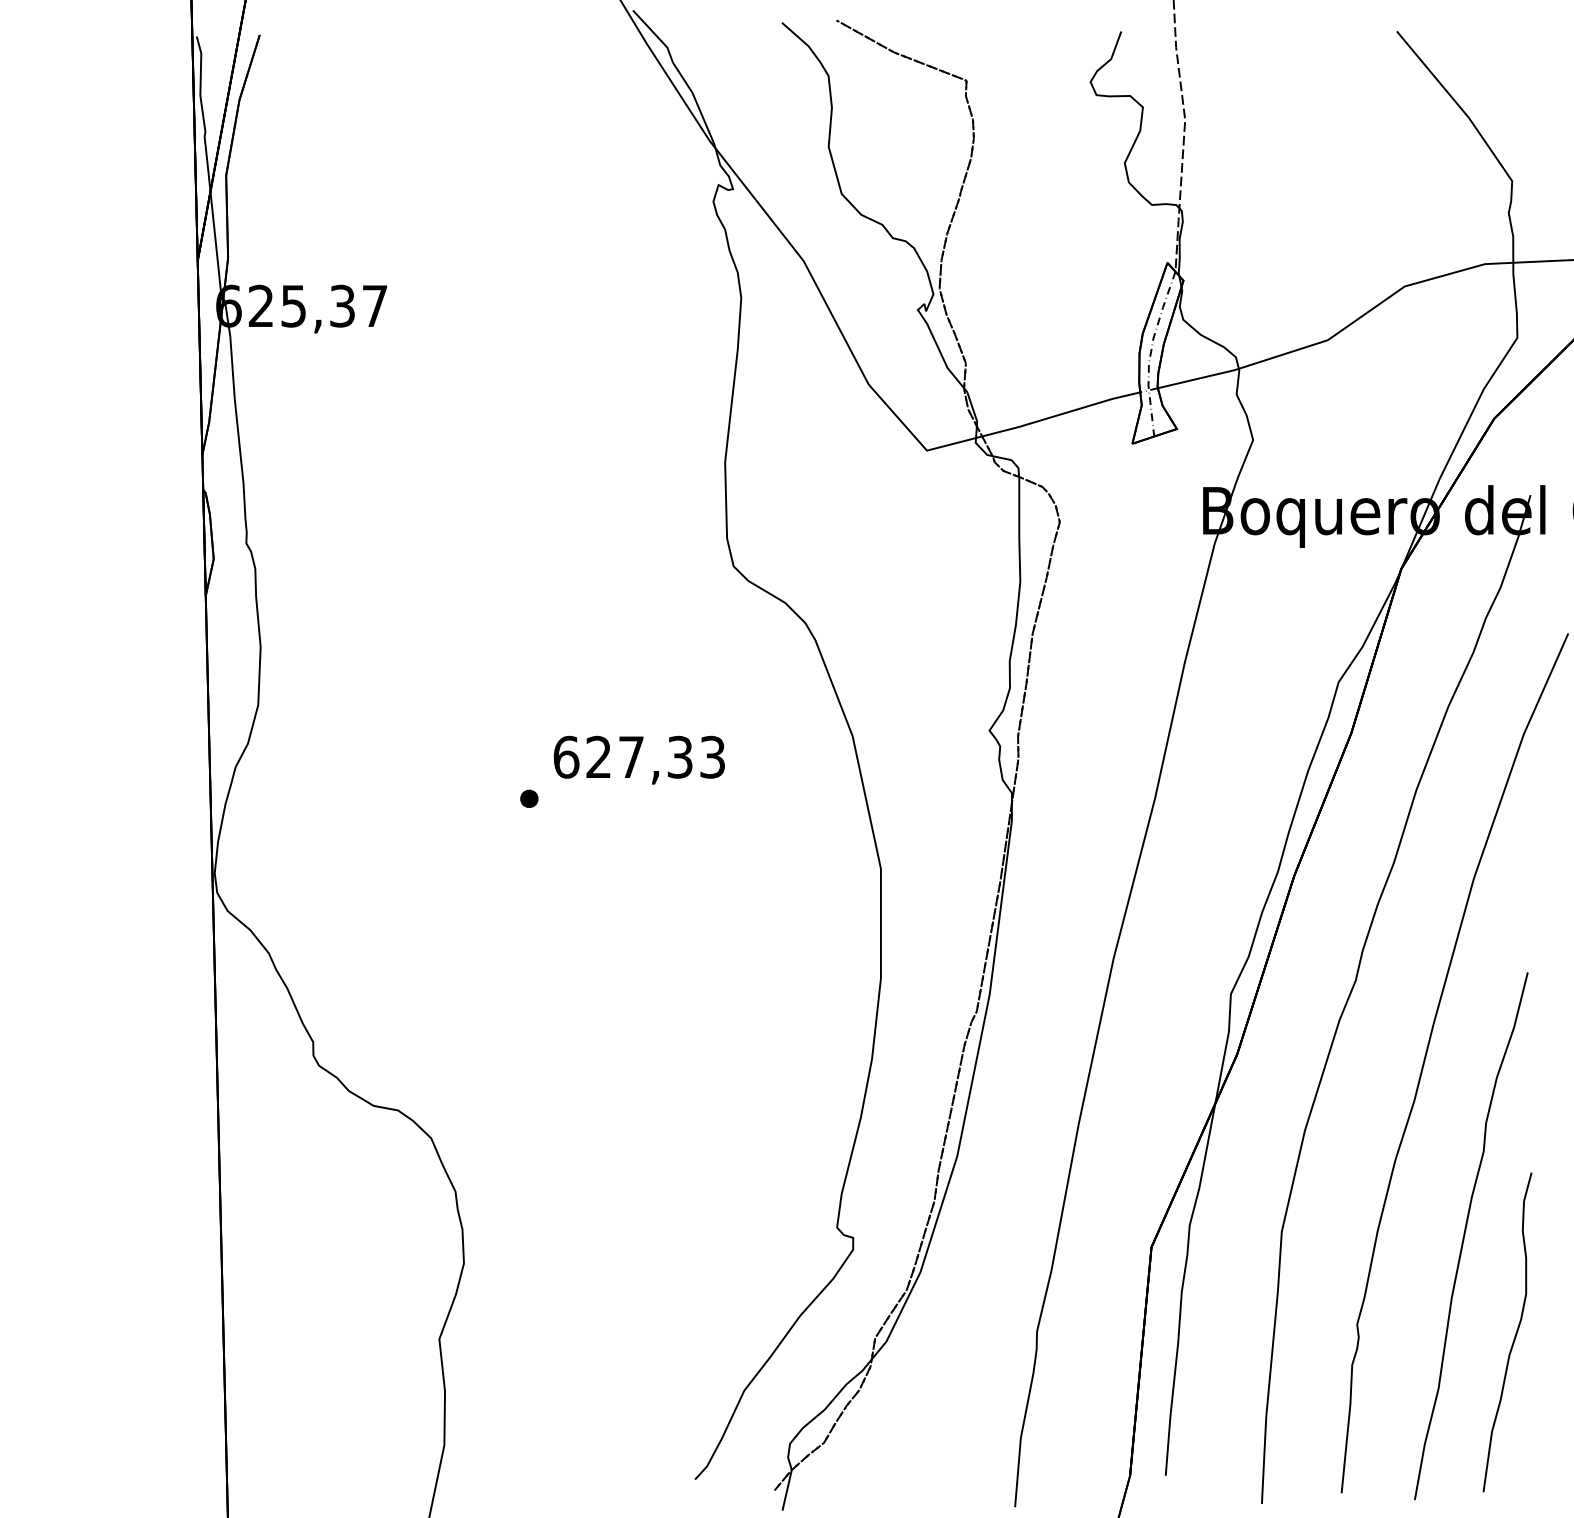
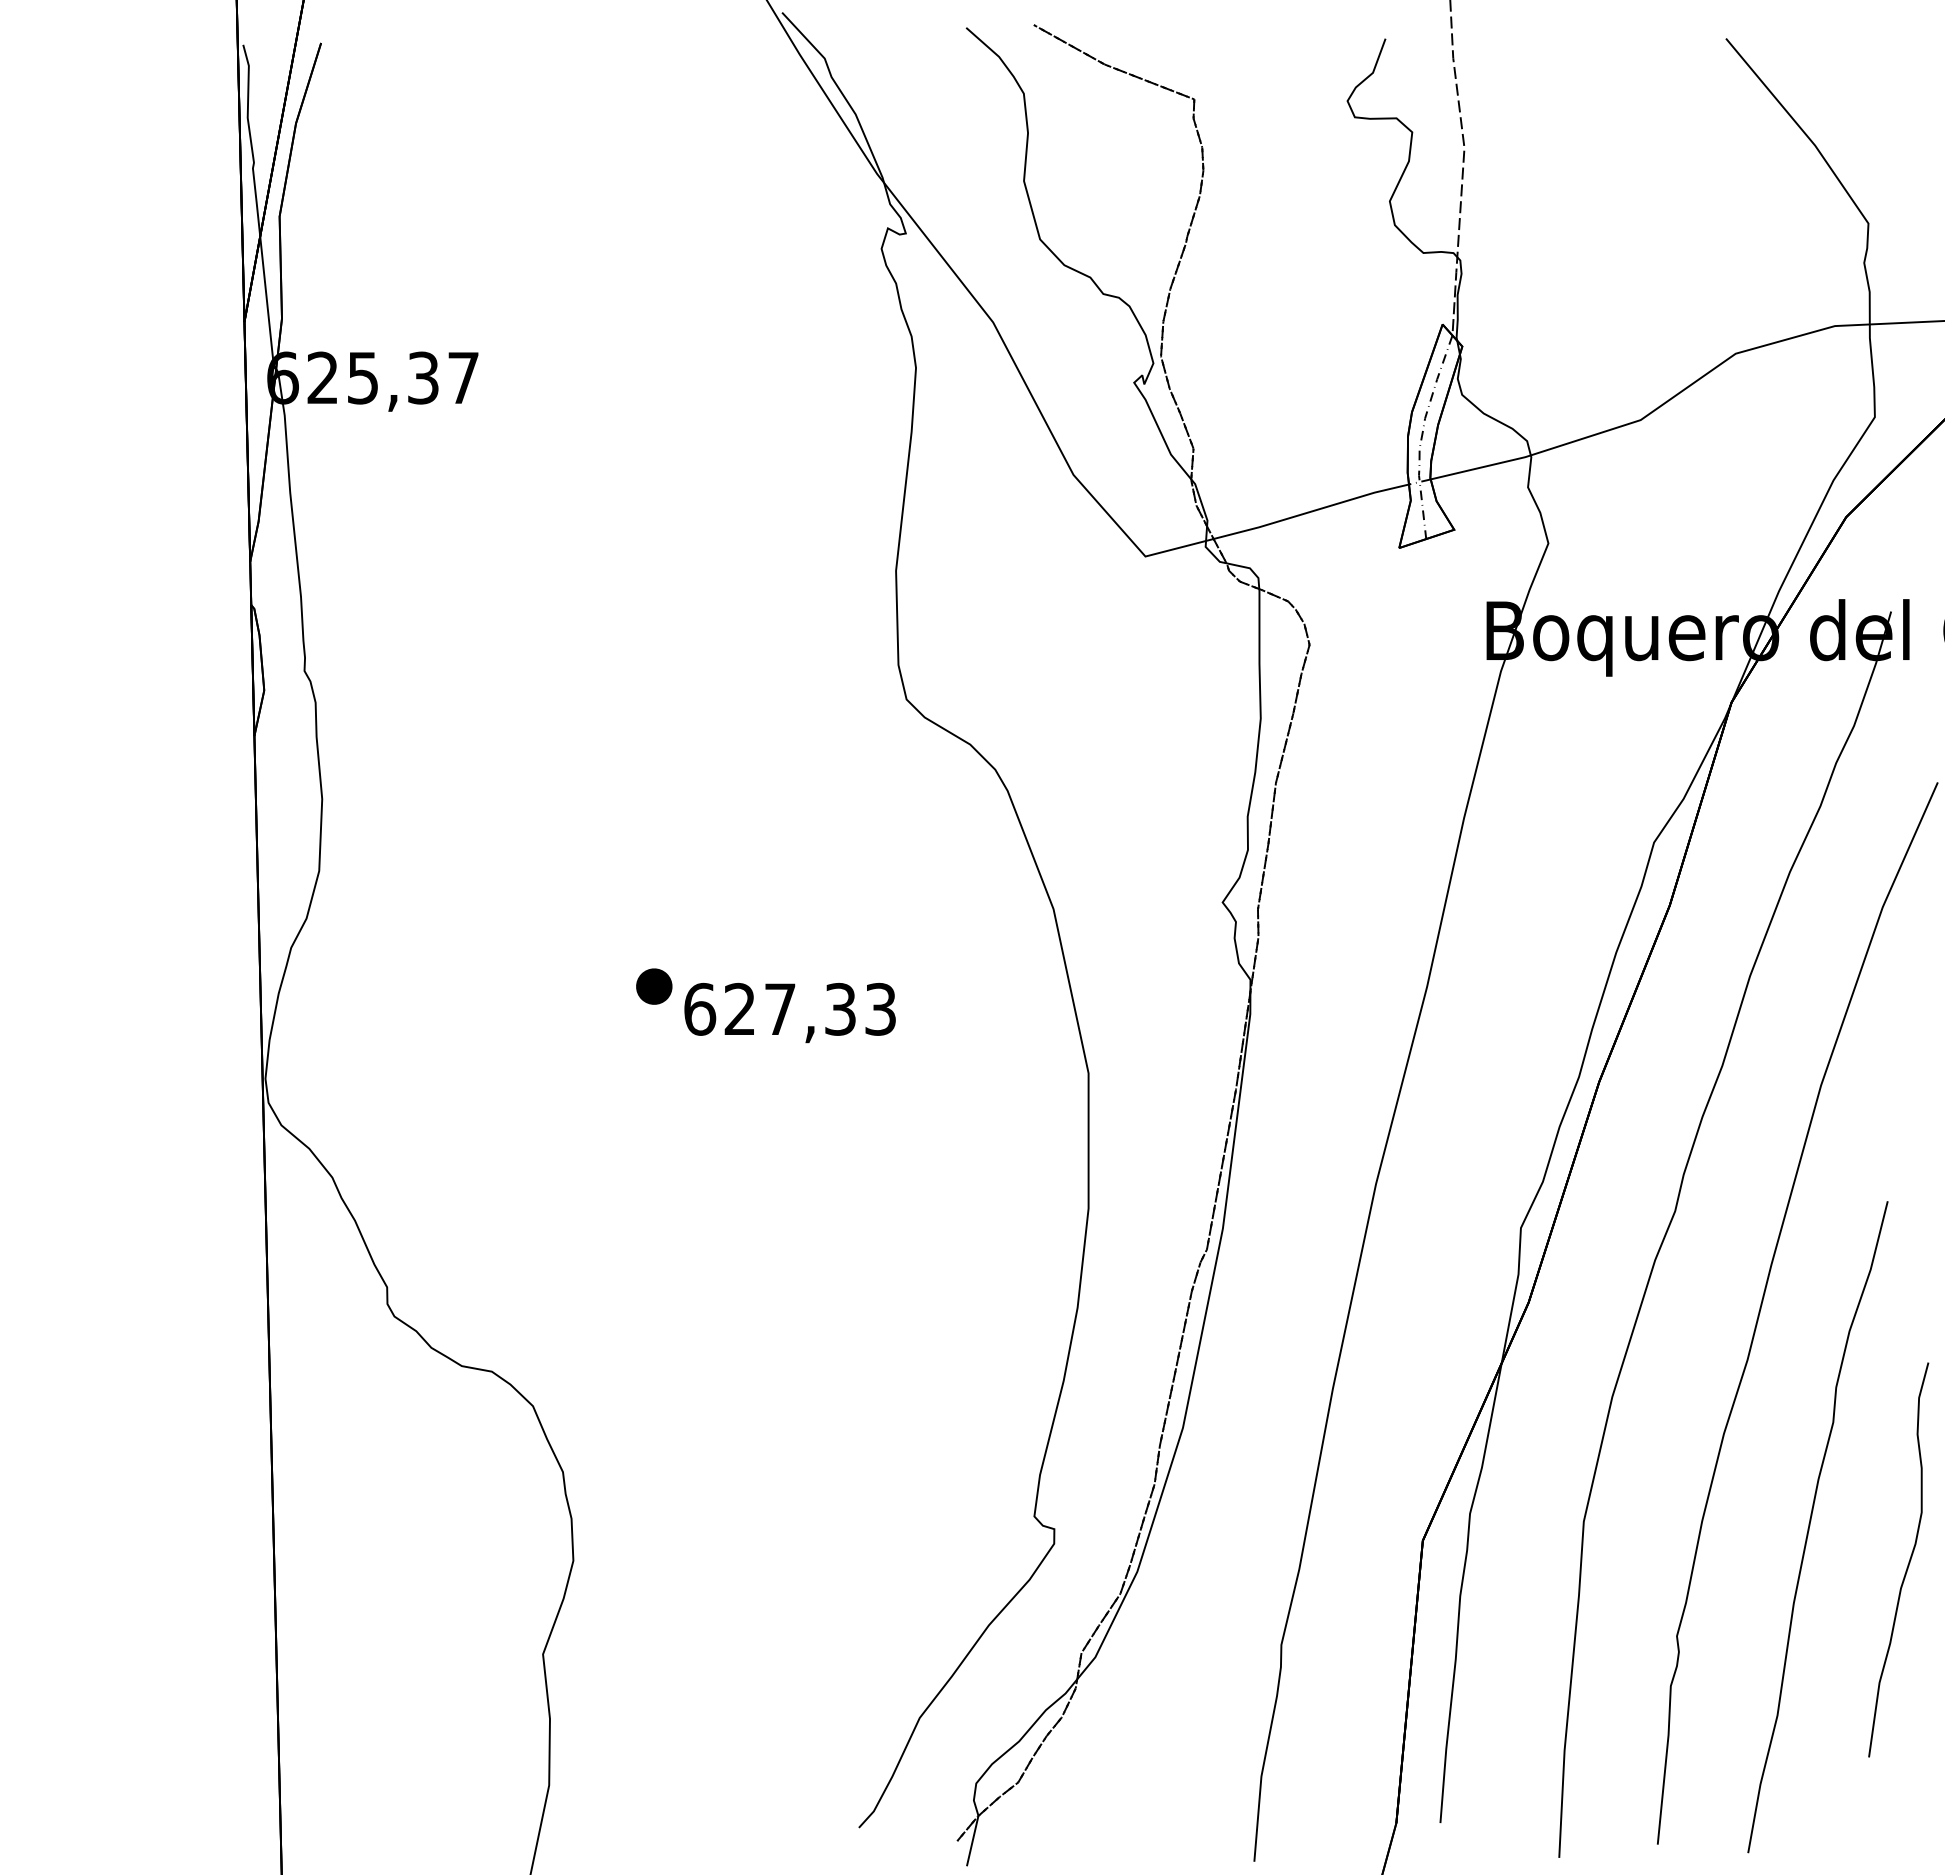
text: (638, 760) -> (789, 1013), moved
part: (528, 798) -> (653, 986), size x1.6
curve: (1515, 1333) -> (1908, 1561), moved

